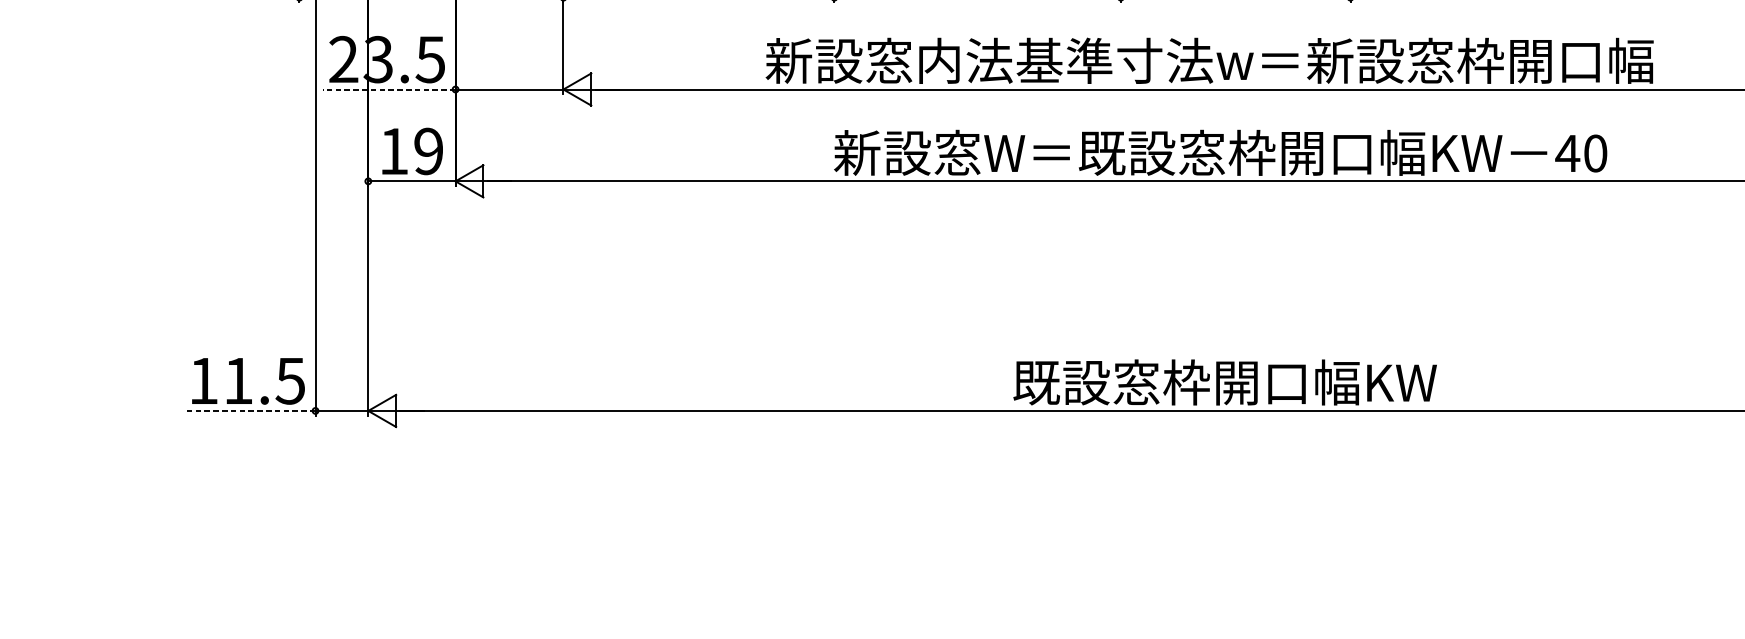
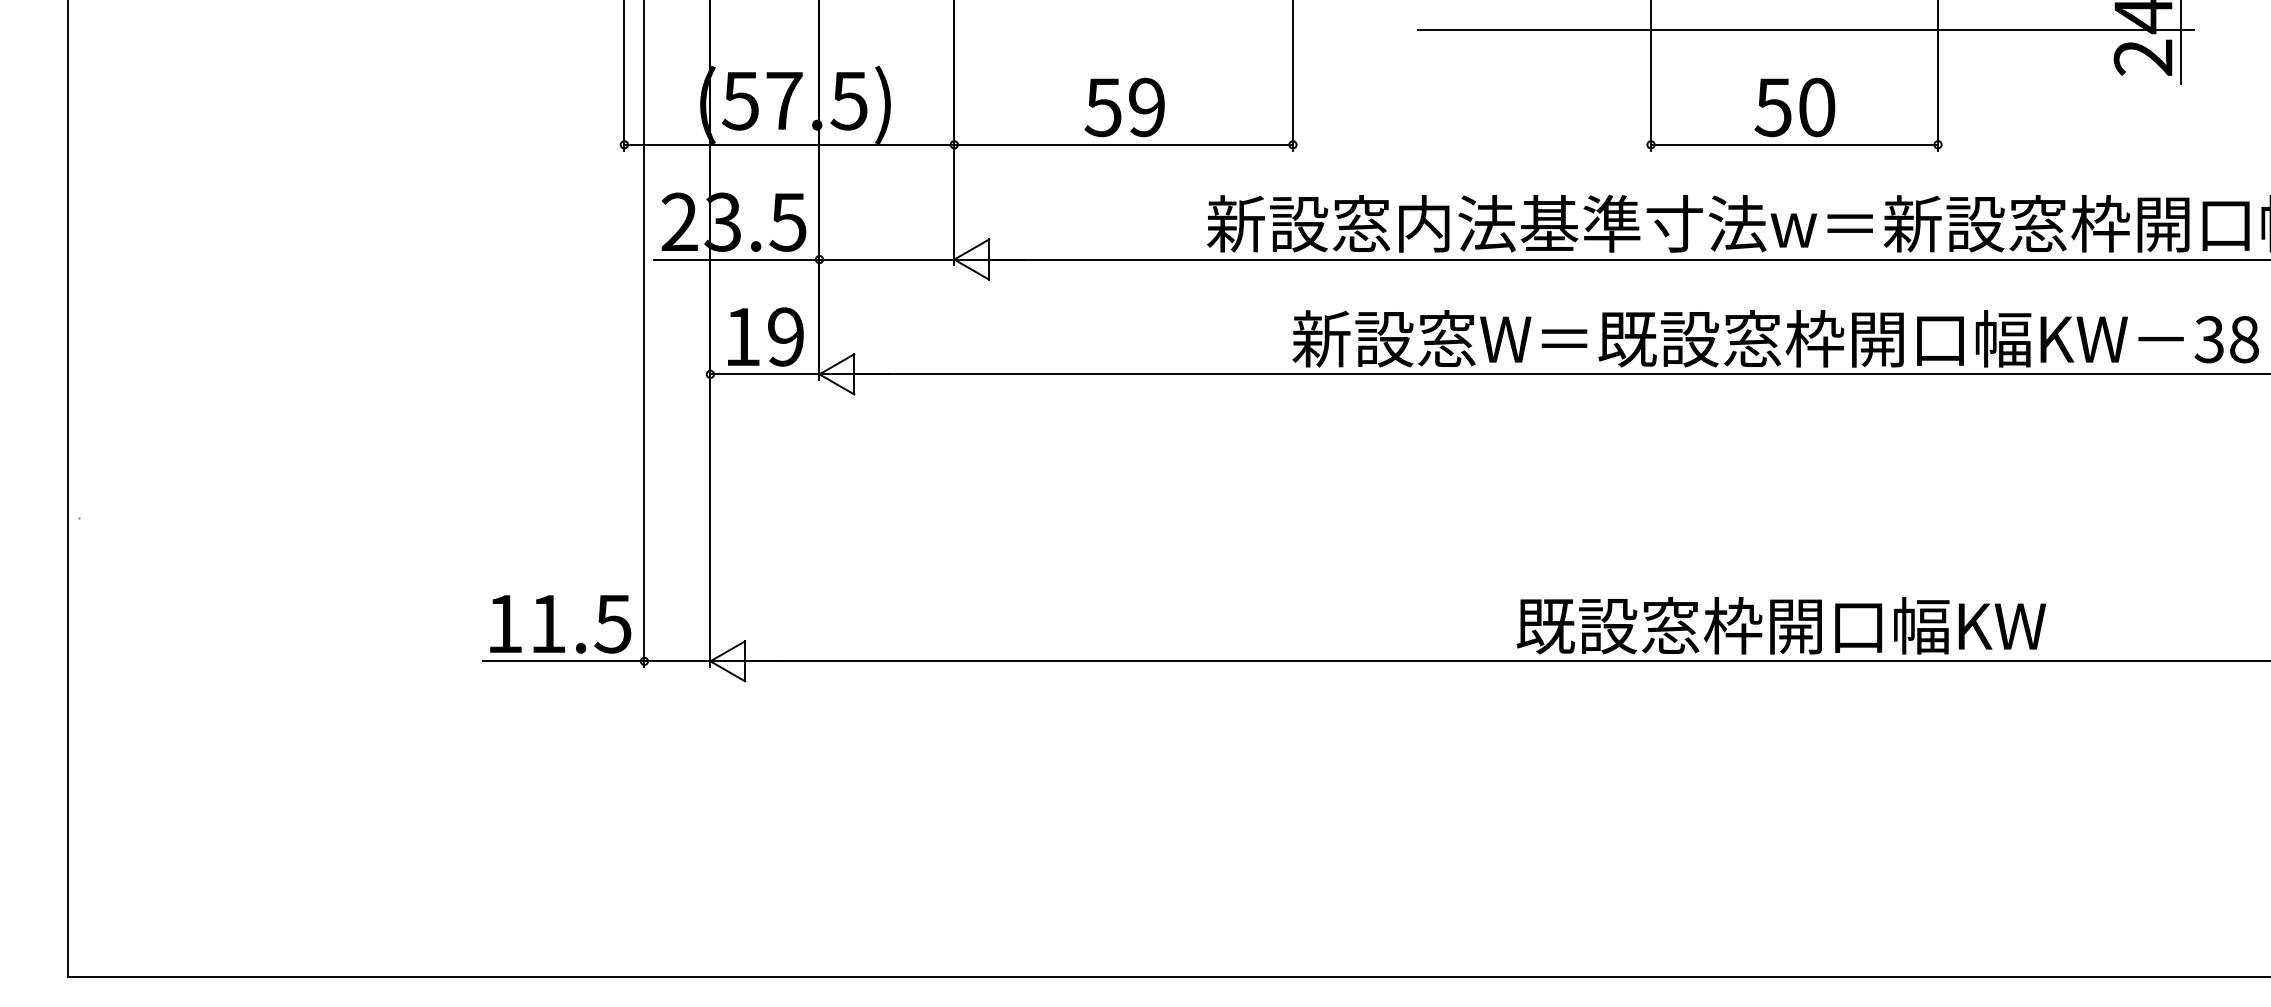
line: (389, 89) -> (736, 259), dashed -> solid
text: (1580, 153) -> (2225, 339), 40 -> 38
line: (250, 411) -> (563, 661), dashed -> solid

